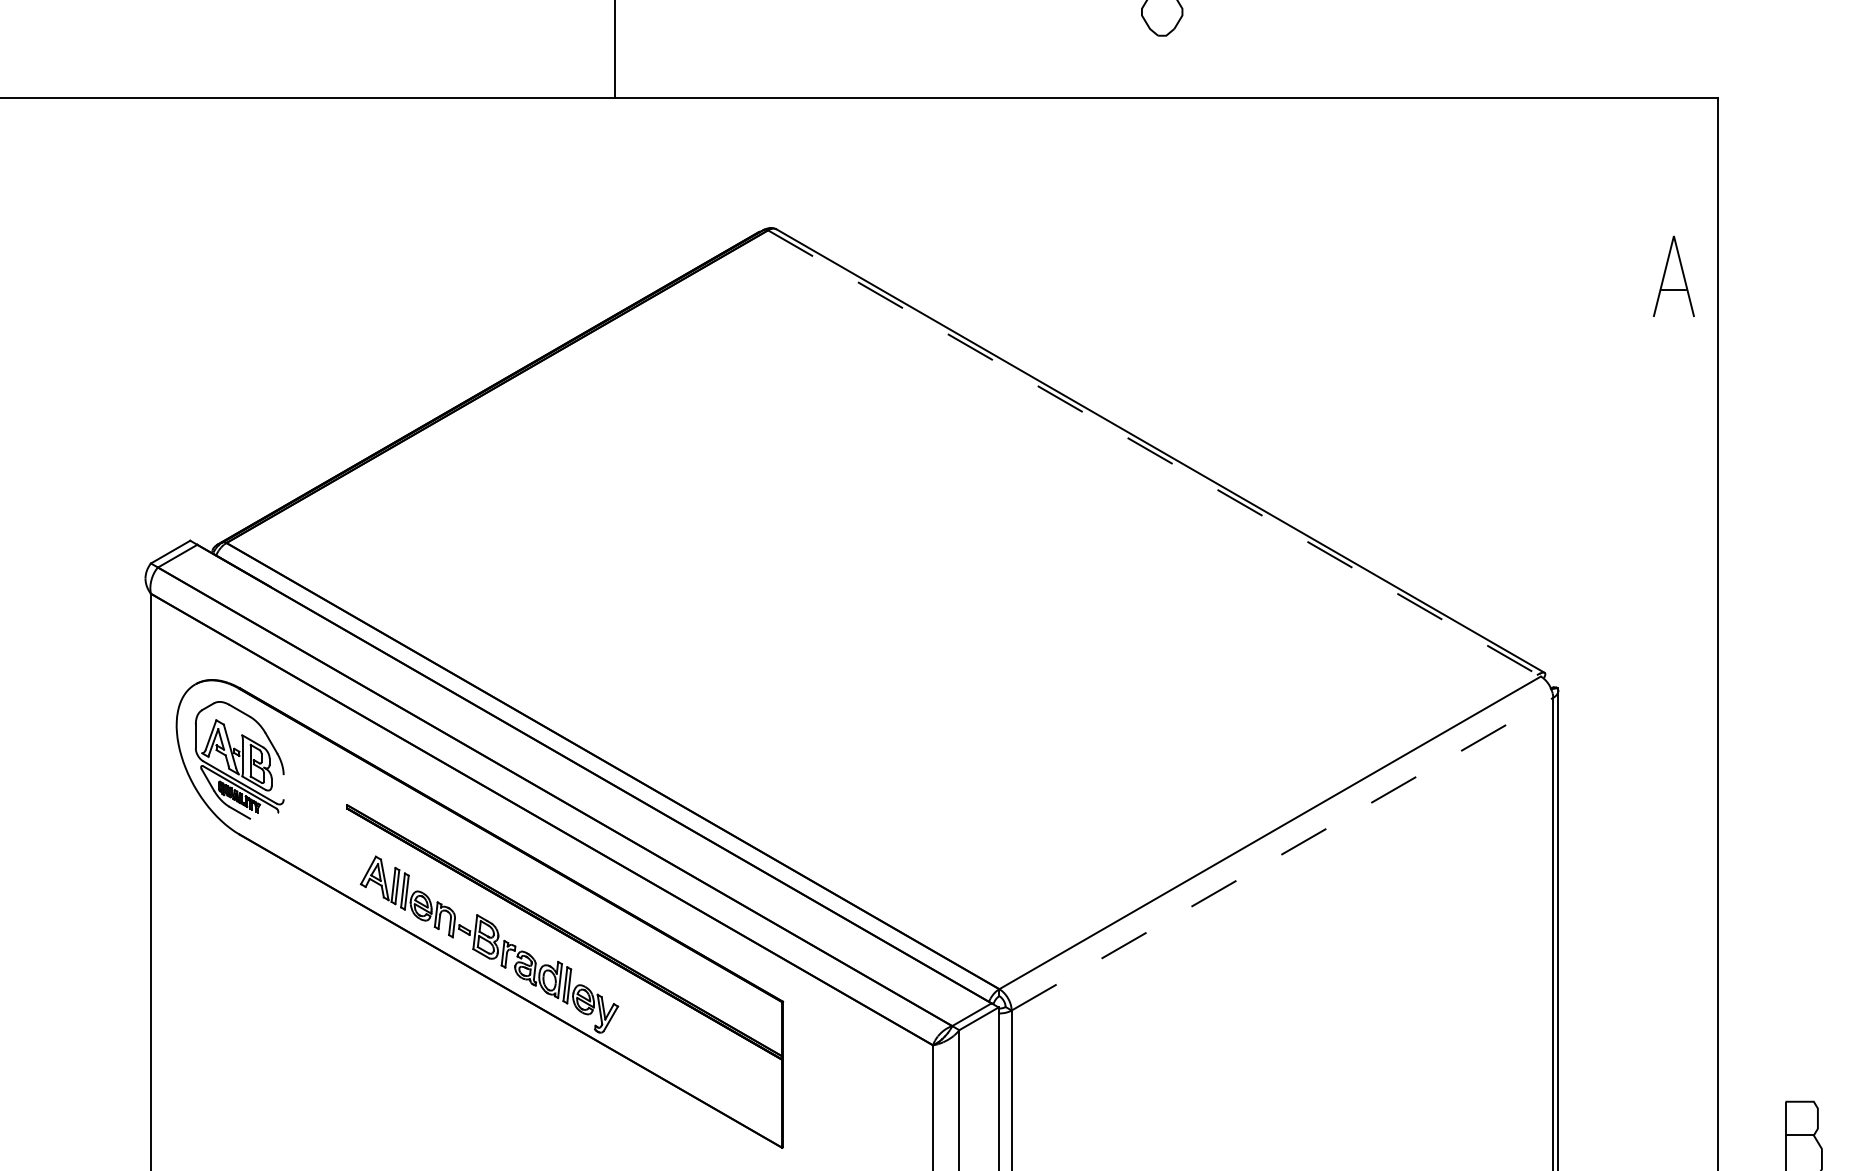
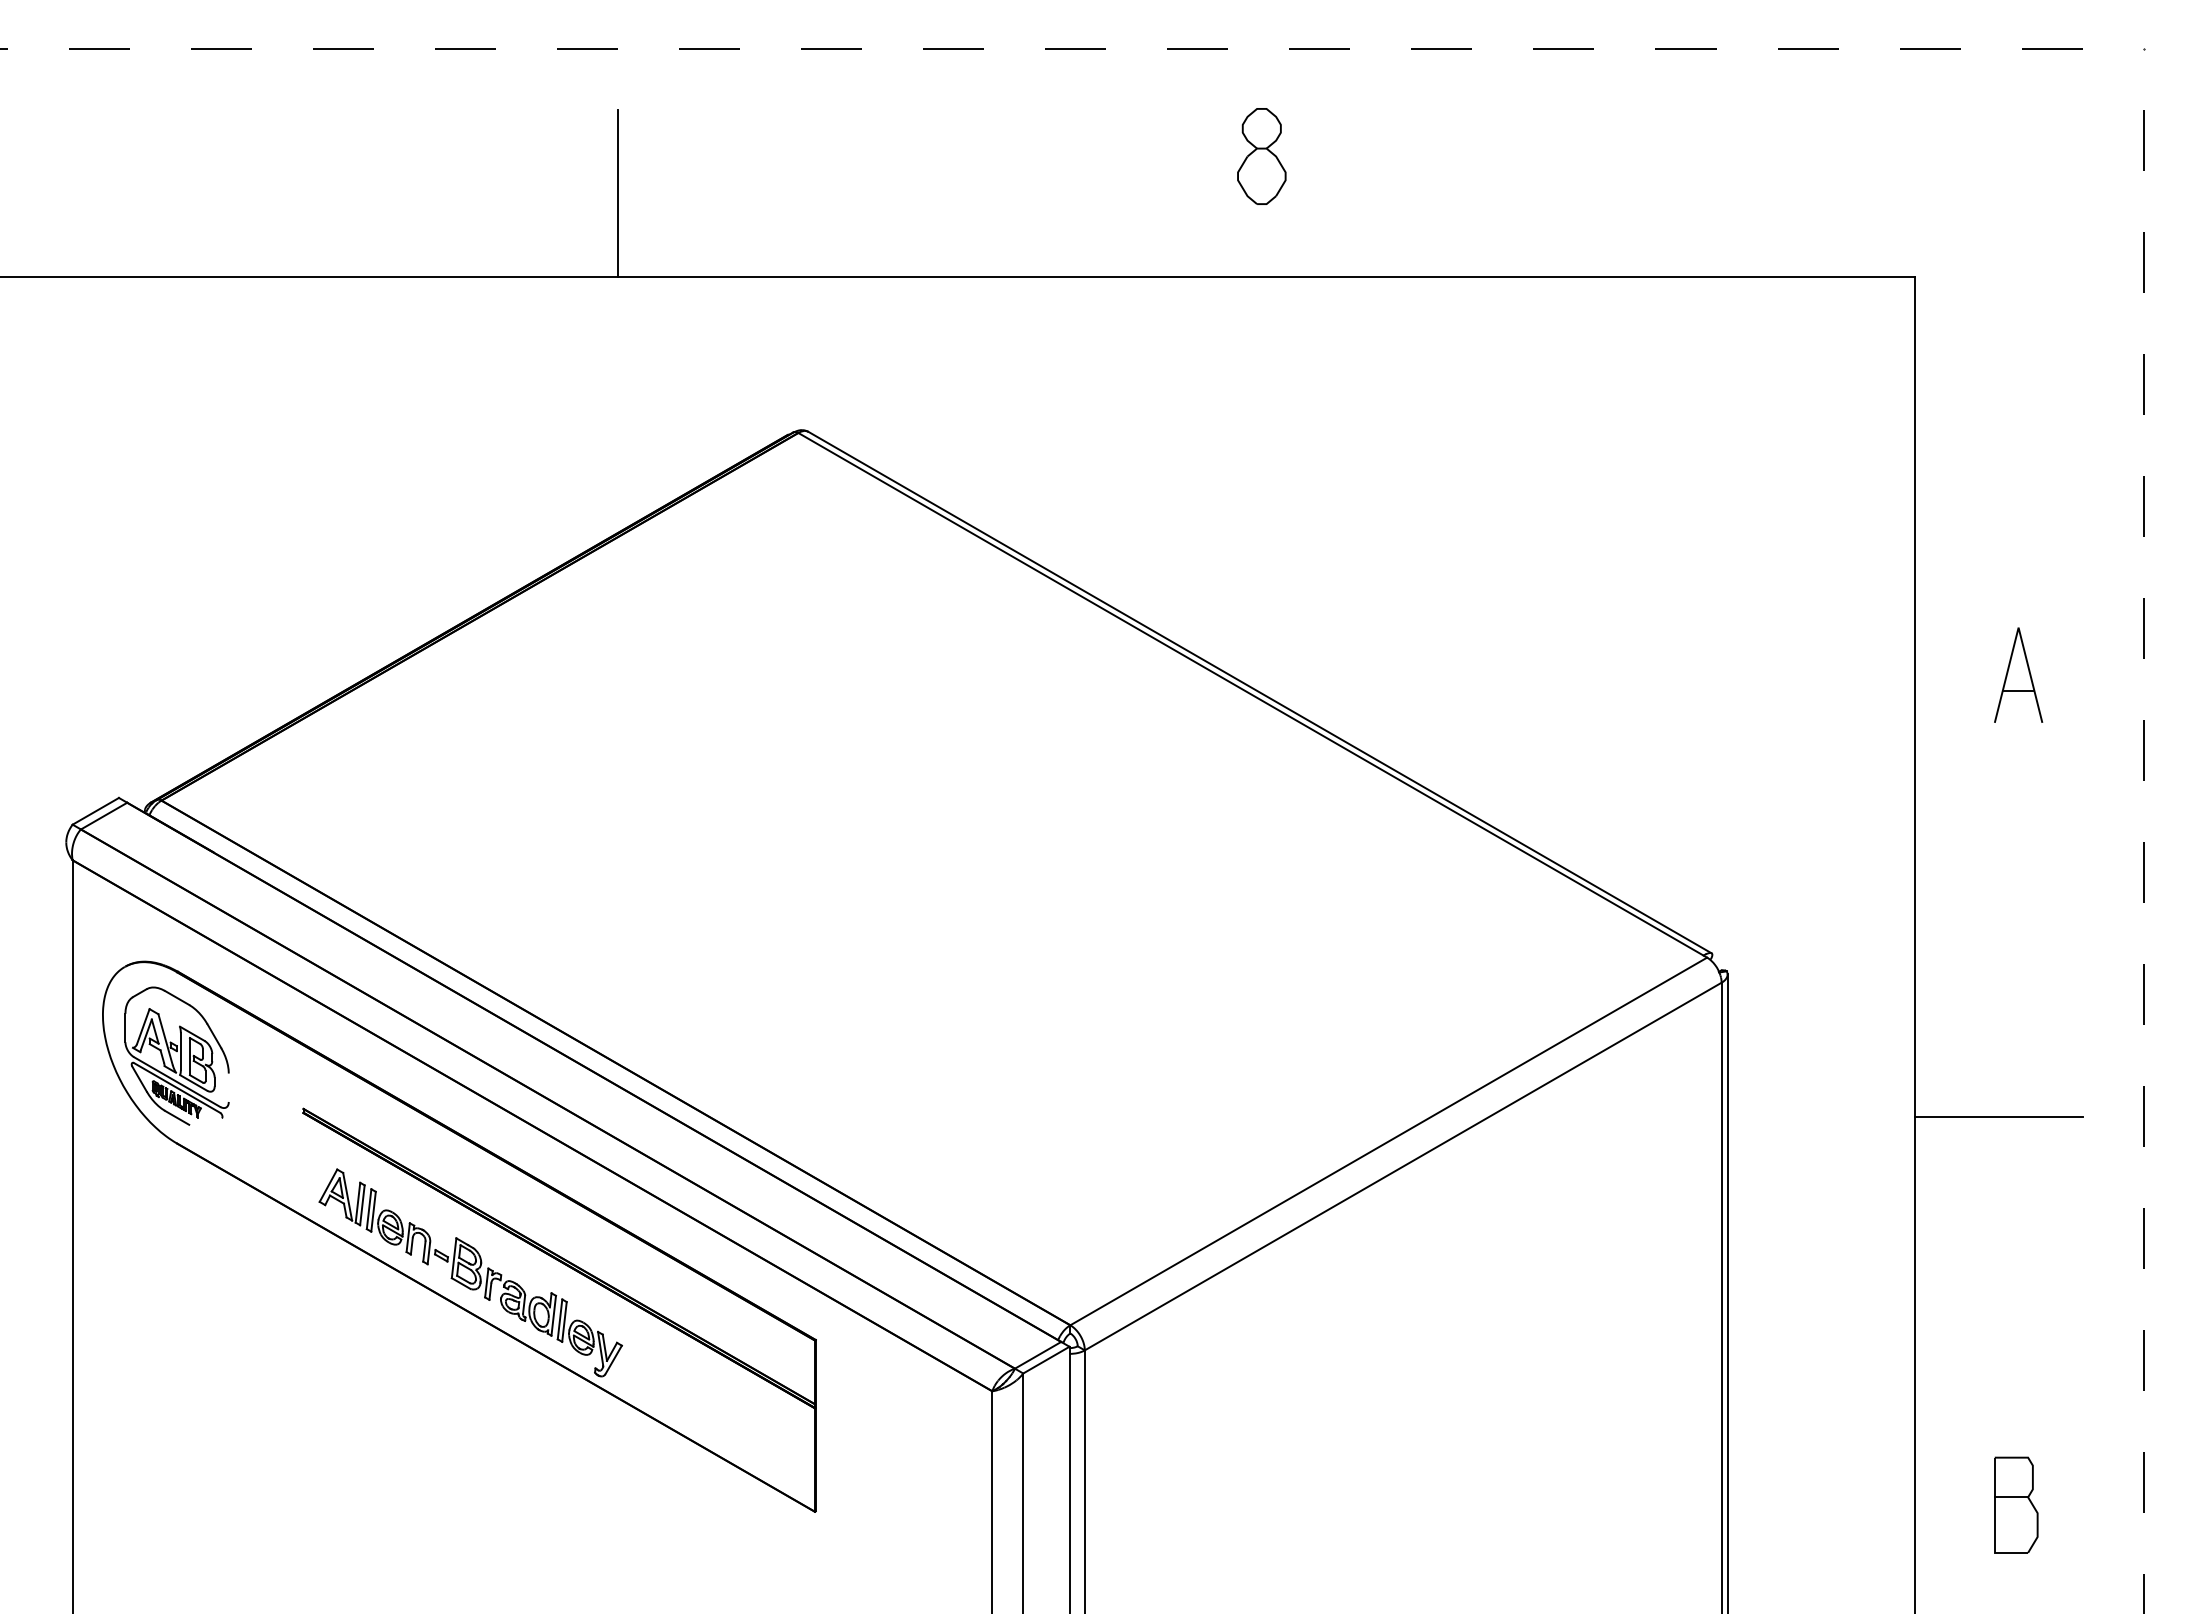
part: (1673, 275) -> (2018, 674), moved
line: (1154, 453) -> (1252, 695), dashed -> solid
line: (1788, 811) -> (1998, 1116), added
line: (1282, 854) -> (1403, 1166), dashed -> solid

